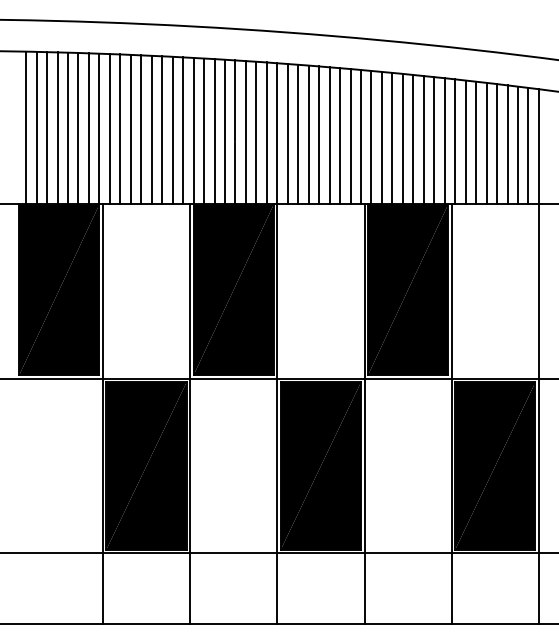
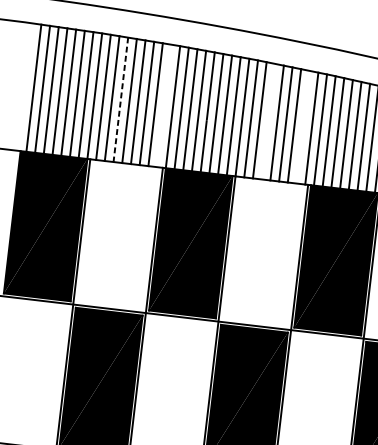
line: (130, 129) -> (120, 99), solid -> dashed
line: (183, 130) -> (164, 105), removed
line: (308, 134) -> (268, 121), removed
line: (350, 136) -> (303, 126), removed

